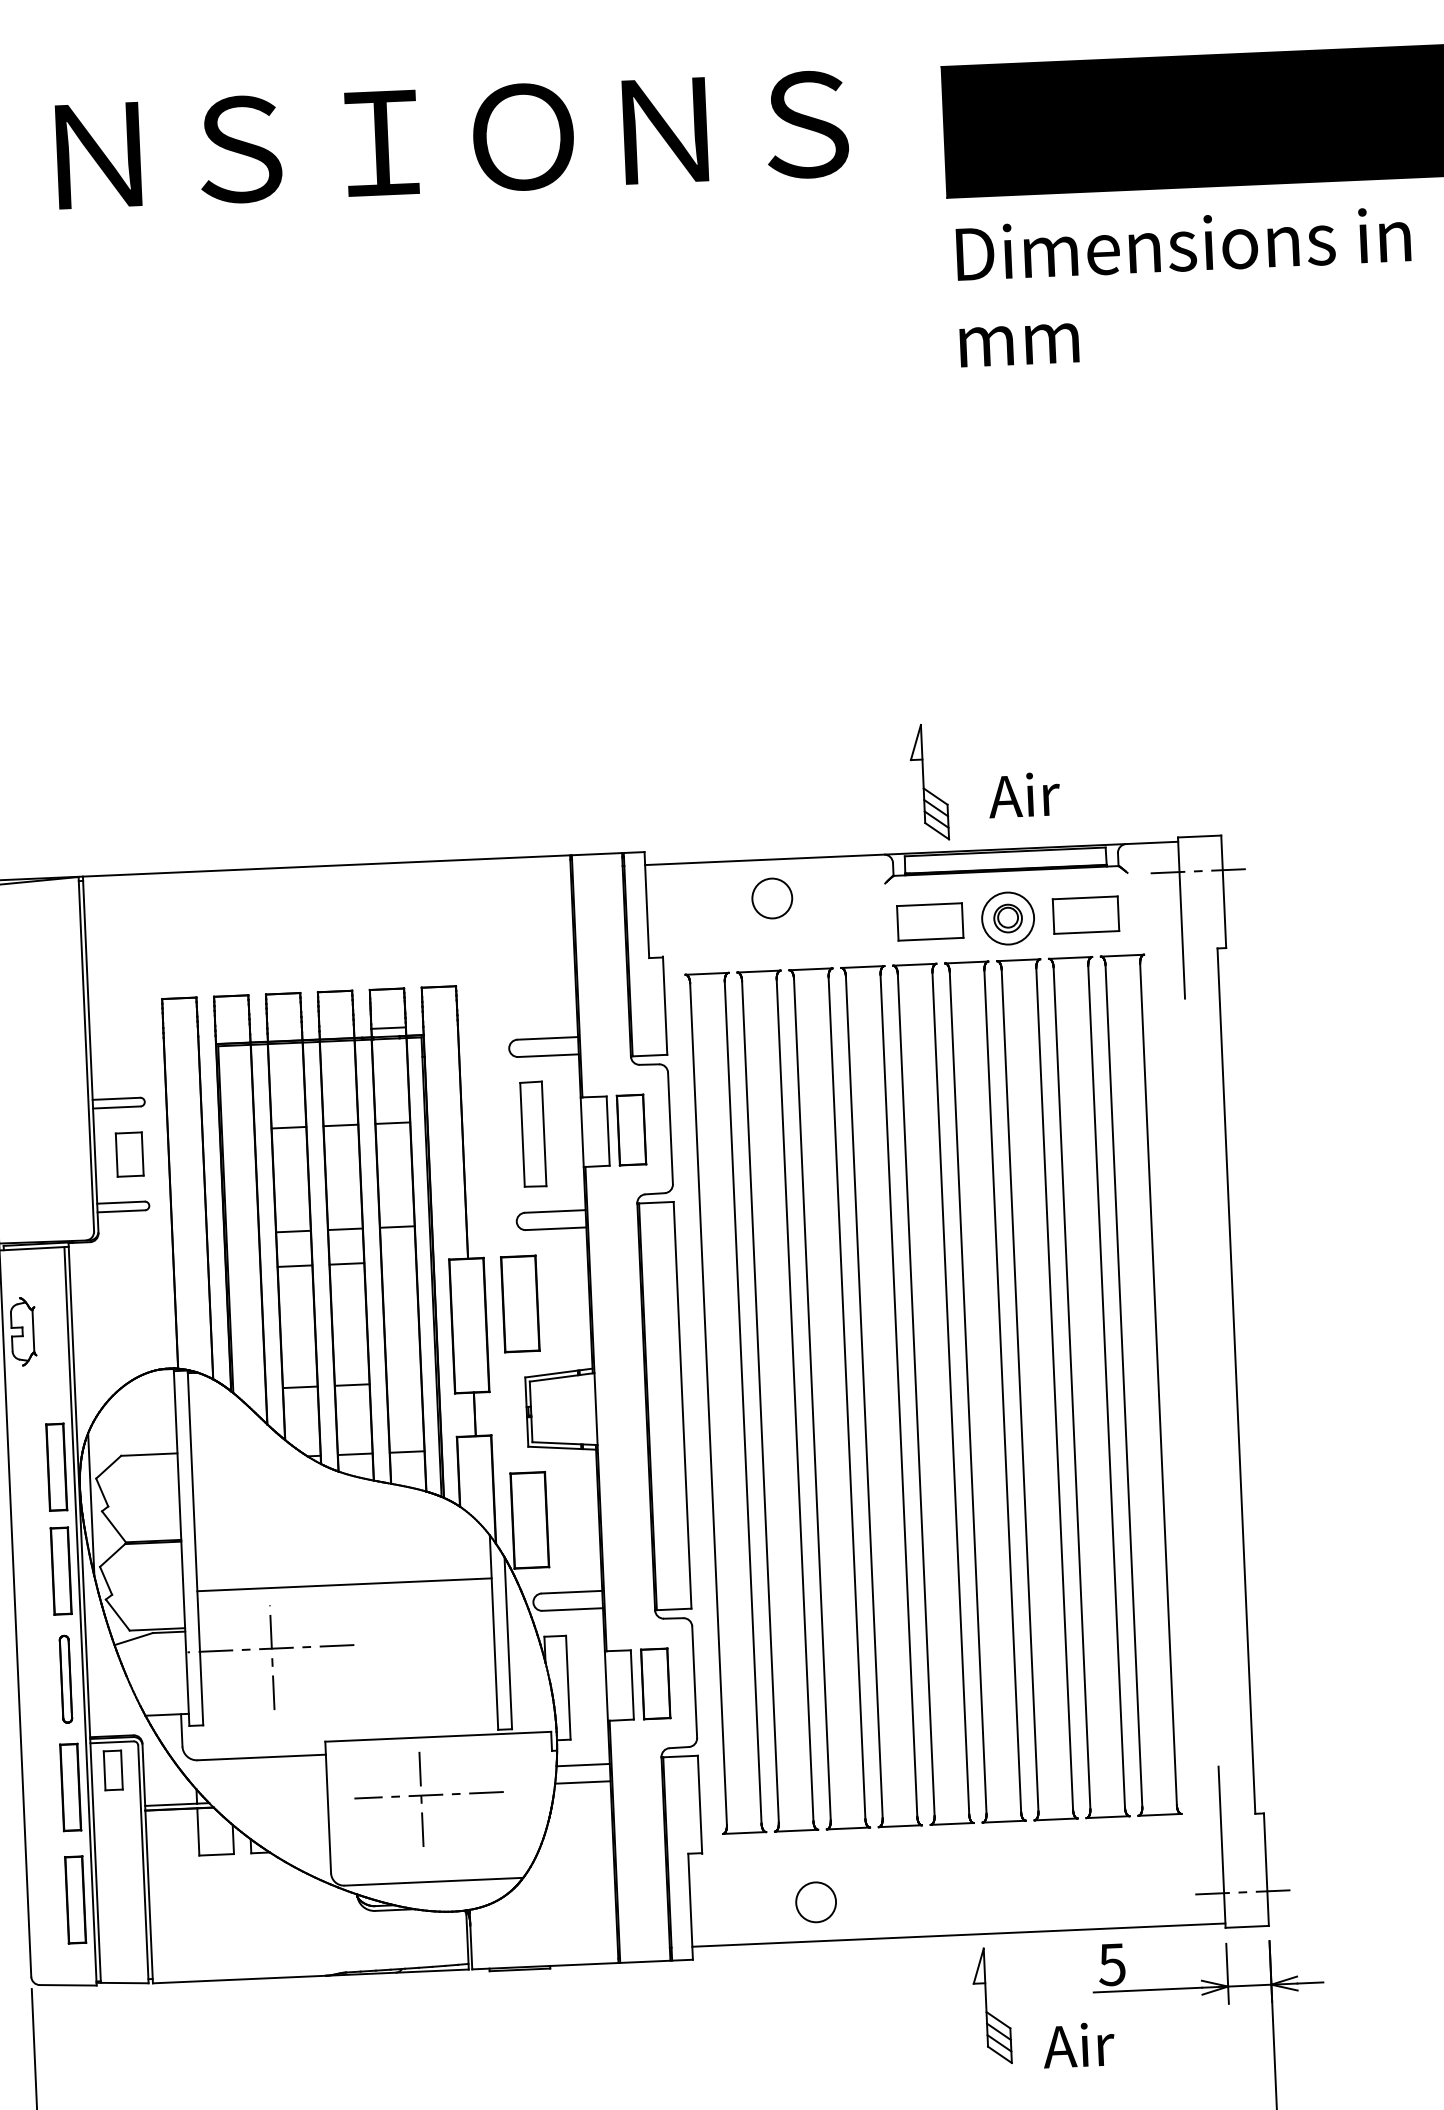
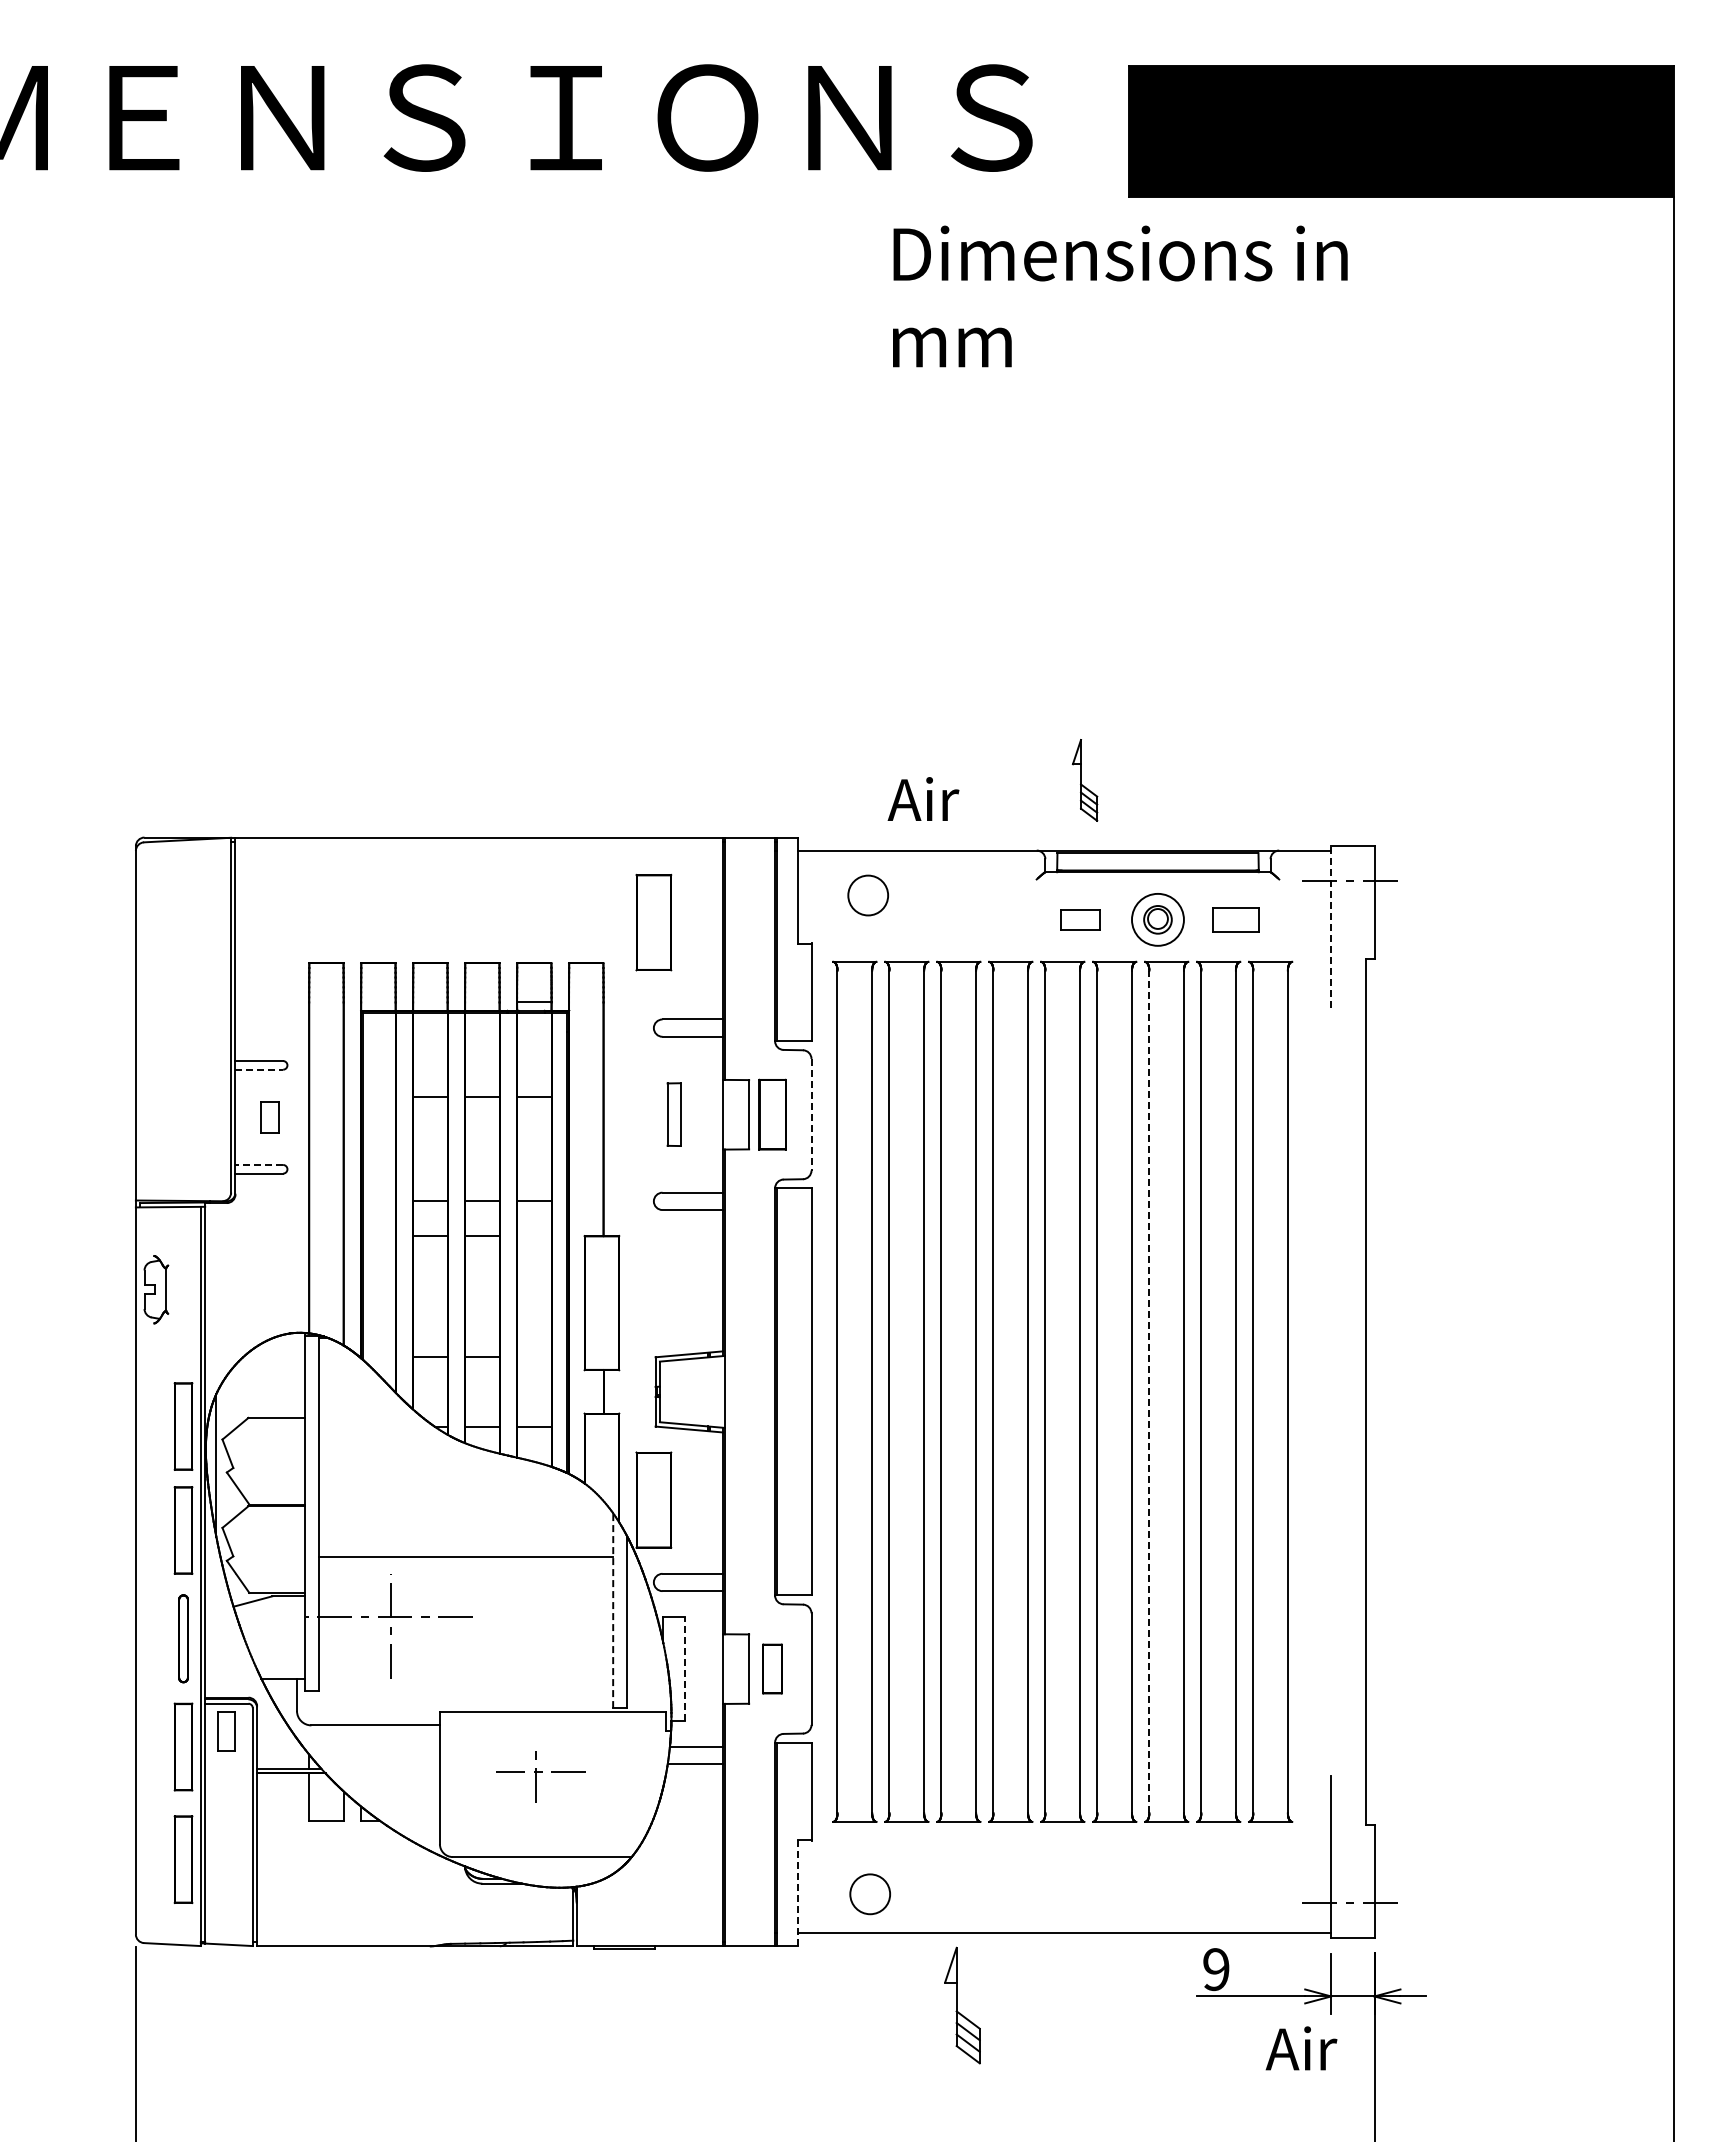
text: (1185, 286) -> (1120, 296), moved
part: (928, 782) -> (1084, 780), size x0.7
text: (1024, 794) -> (923, 798), moved
circle: (771, 898) -> (867, 895), moved
part: (1085, 914) -> (1235, 919), size x0.7
line: (1181, 917) -> (1331, 926), solid -> dashed
part: (930, 921) -> (1080, 919), size x0.6
line: (117, 1107) -> (259, 1069), solid -> dashed
line: (670, 1128) -> (811, 1114), solid -> dashed
part: (532, 1134) -> (673, 1114), size x0.6
part: (129, 1154) -> (269, 1117), size x0.7
line: (121, 1202) -> (259, 1164), solid -> dashed
part: (520, 1303) -> (653, 922), moved
line: (1020, 1390) -> (1149, 1391), solid -> dashed
line: (494, 1632) -> (613, 1610), solid -> dashed
part: (655, 1683) -> (772, 1668), size x0.7
line: (568, 1688) -> (685, 1669), solid -> dashed
part: (428, 1799) -> (540, 1774), size x0.6
circle: (815, 1902) -> (869, 1894), moved
line: (690, 1906) -> (797, 1892), solid -> dashed
text: (1111, 1964) -> (1215, 1969), 5 -> 9
part: (992, 2005) -> (962, 2005), moved
text: (1078, 2045) -> (1301, 2048), moved

